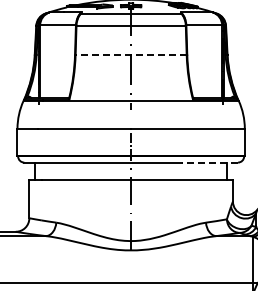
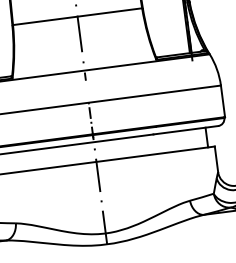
line: (131, 54) -> (77, 16), dashed -> solid
line: (210, 162) -> (186, 130), dashed -> solid

